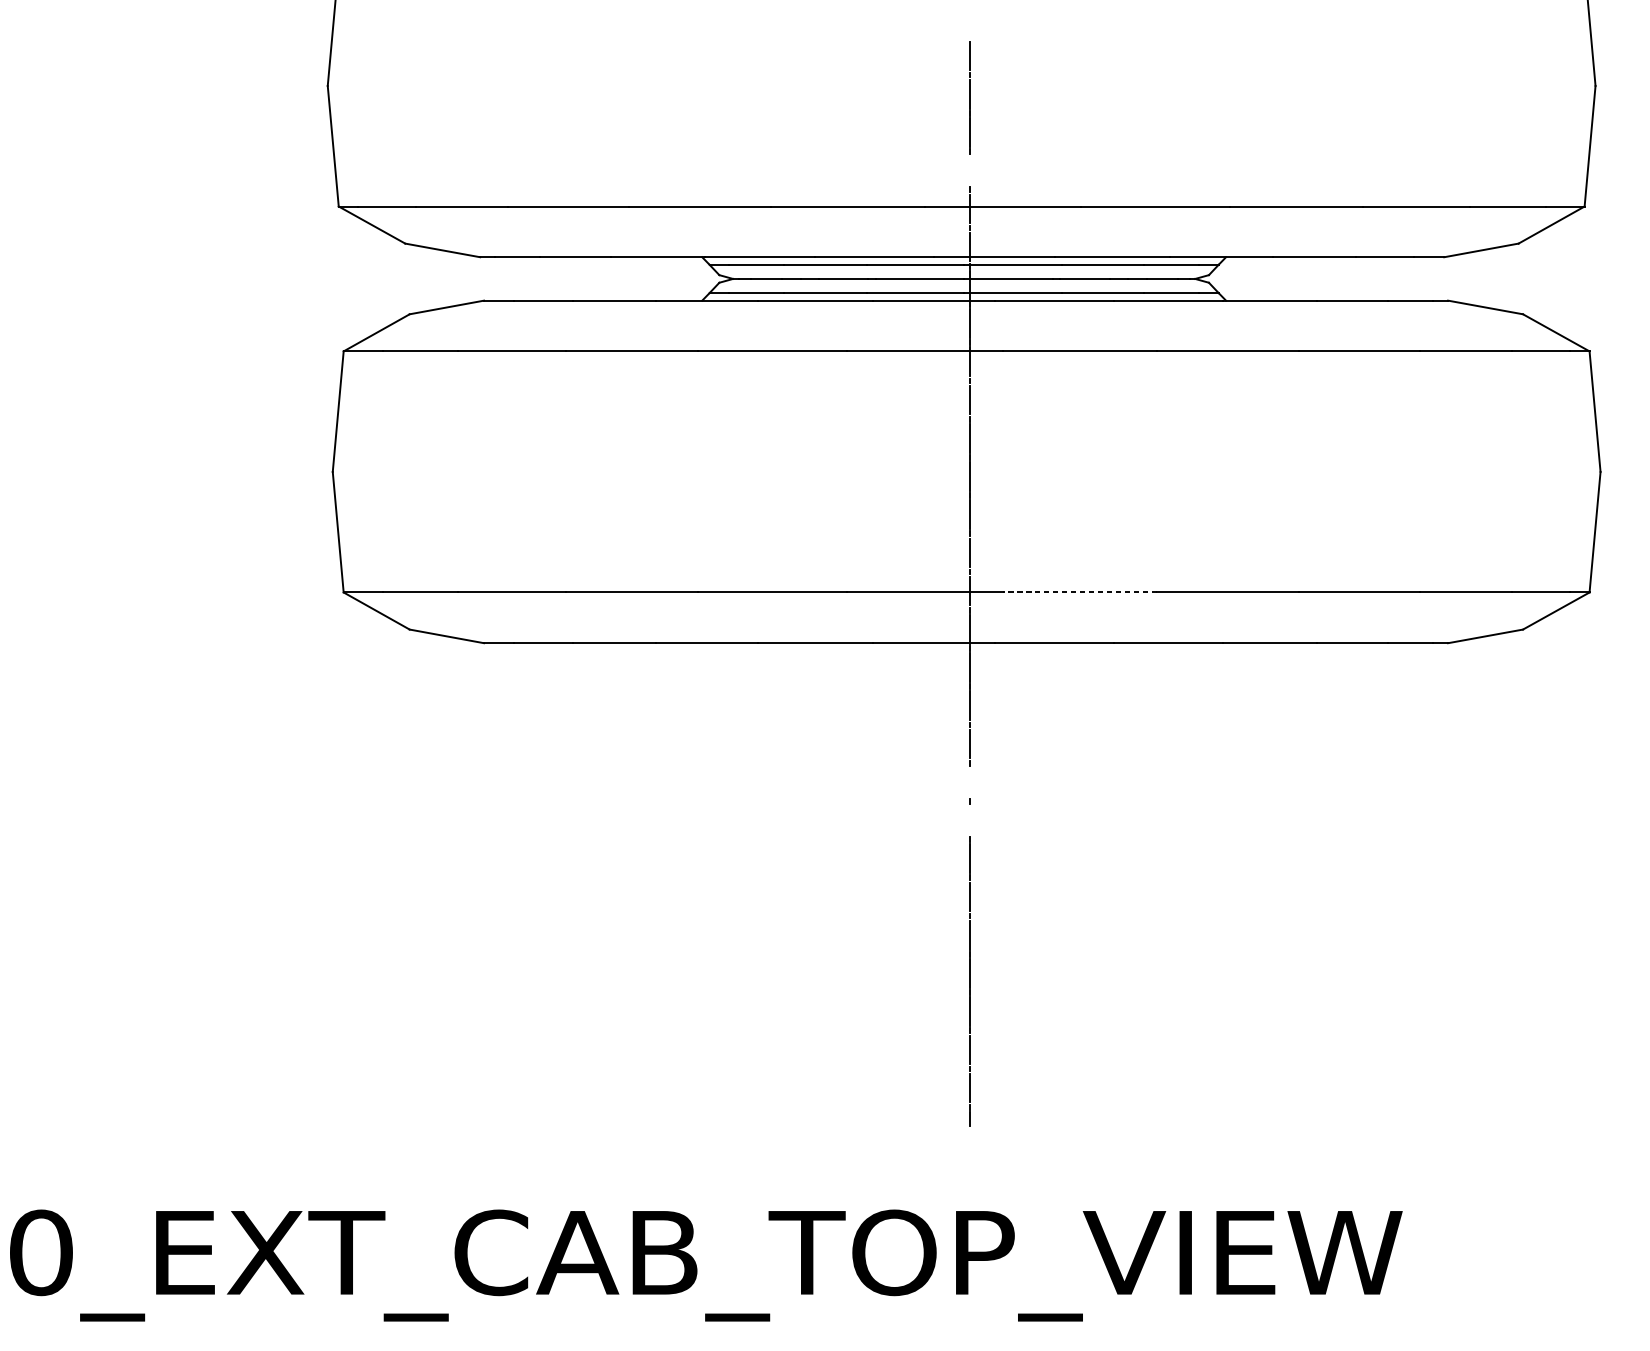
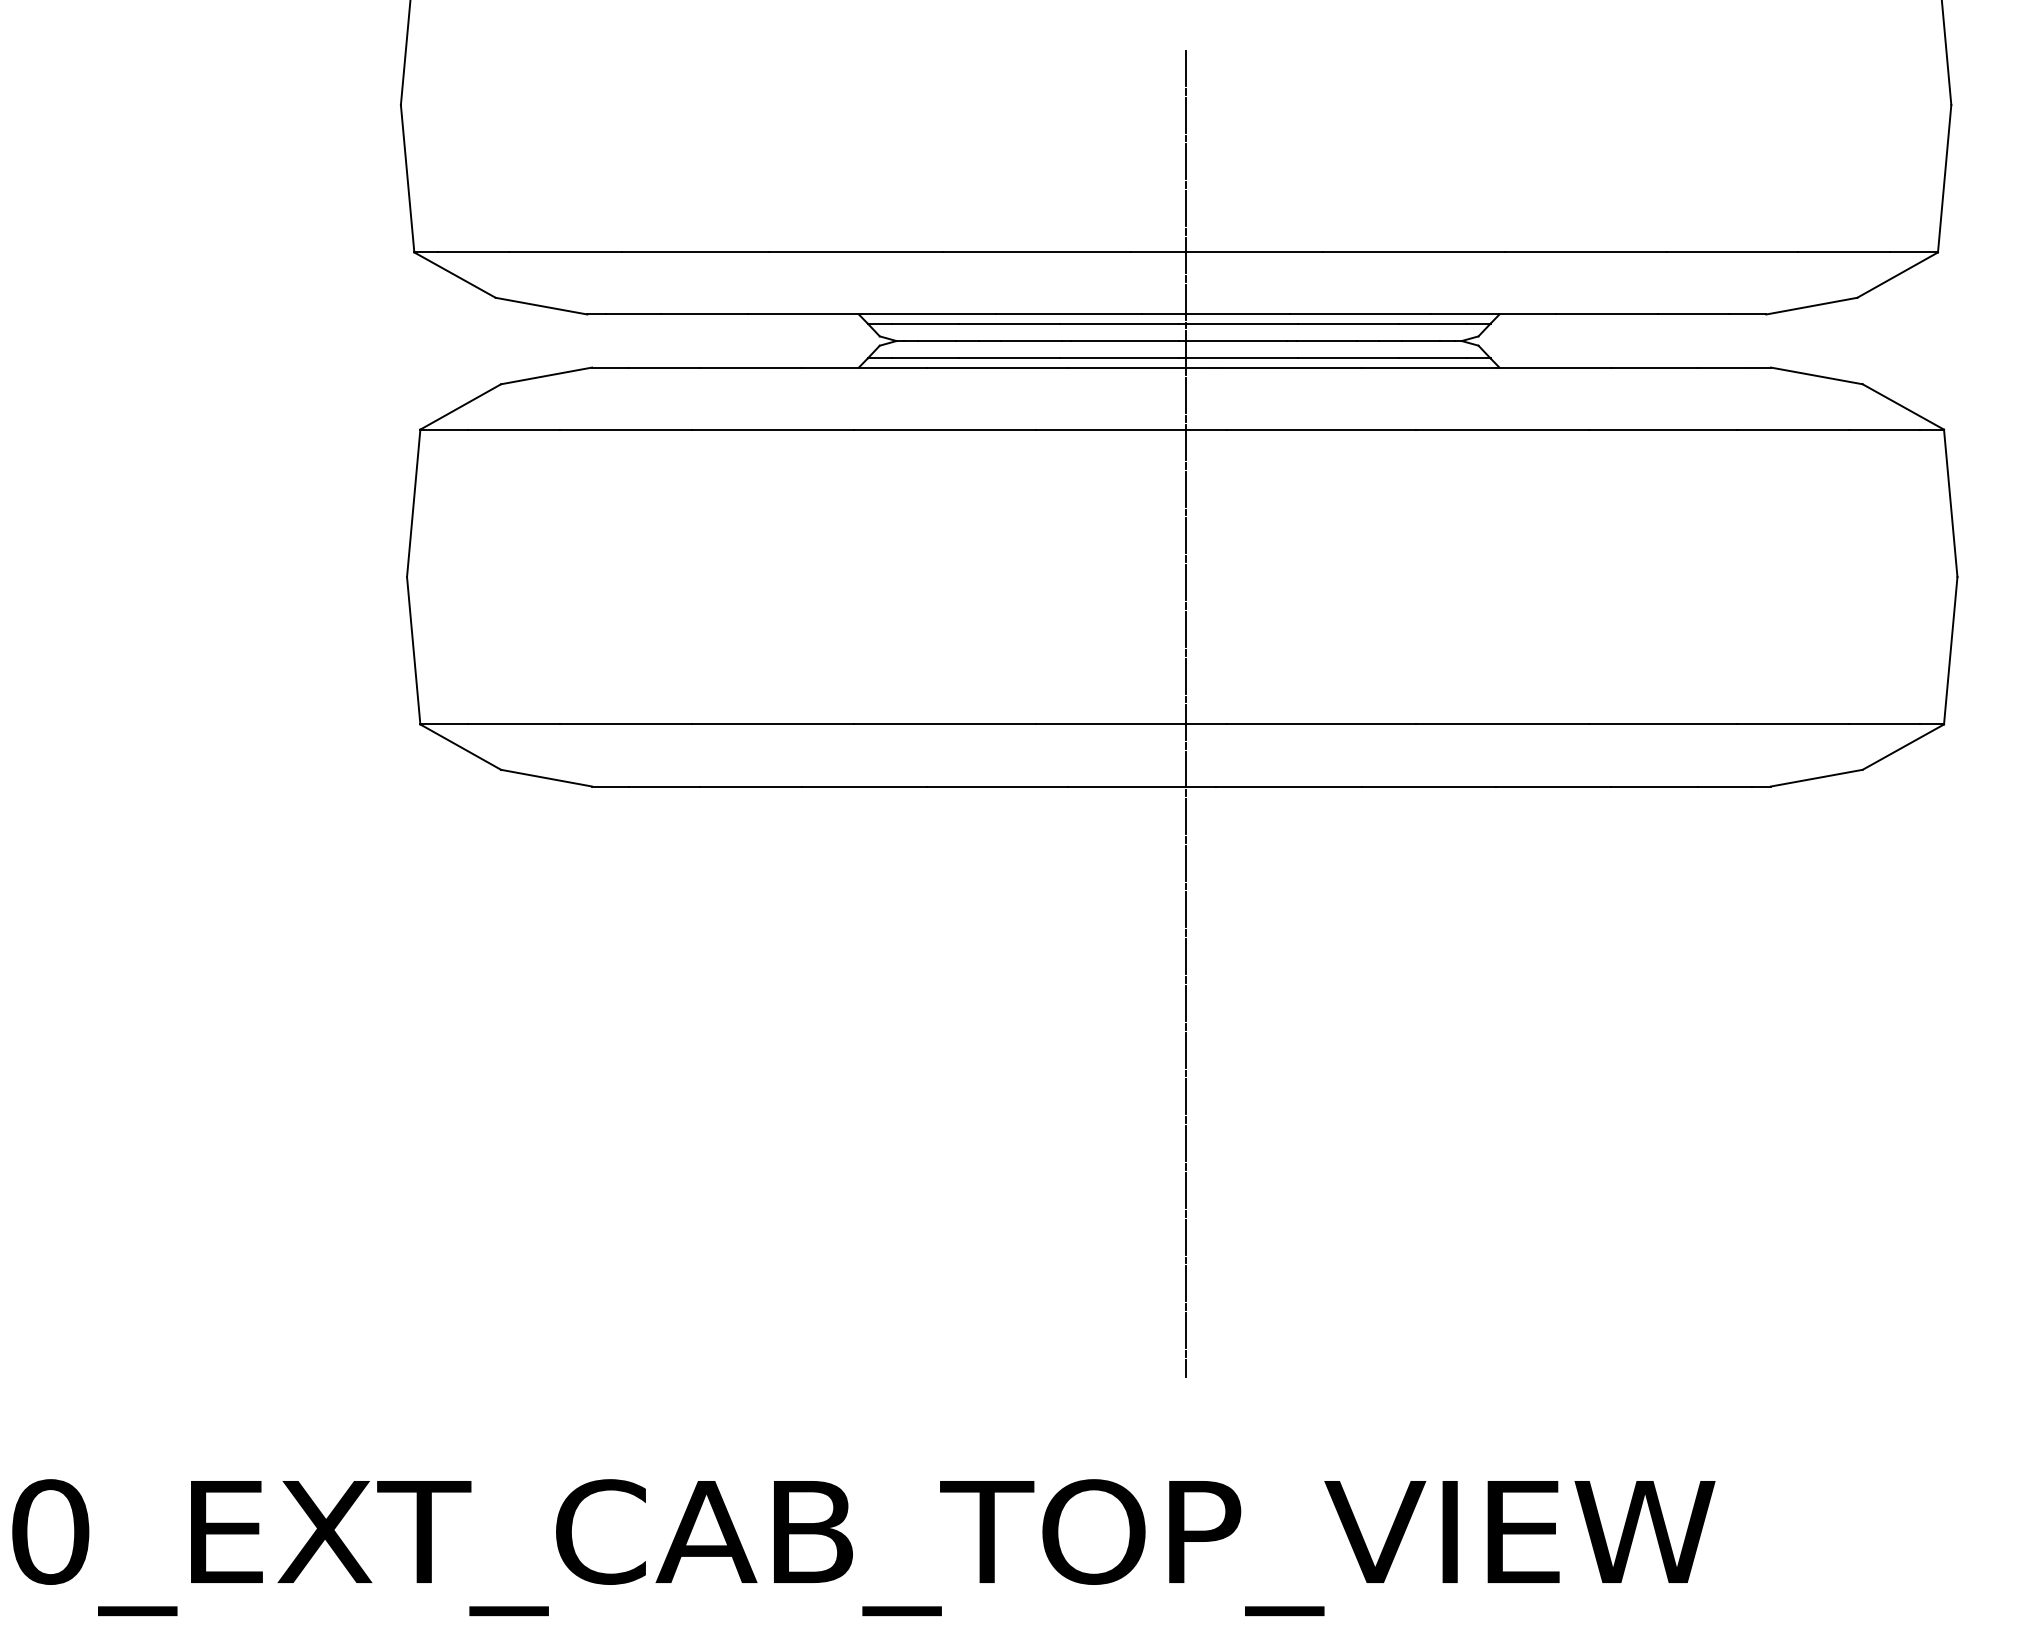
line: (970, 170) -> (1186, 208), added
line: (1079, 592) -> (1320, 724), dashed -> solid
line: (970, 782) -> (1186, 956), added
line: (970, 819) -> (1186, 1002), added

